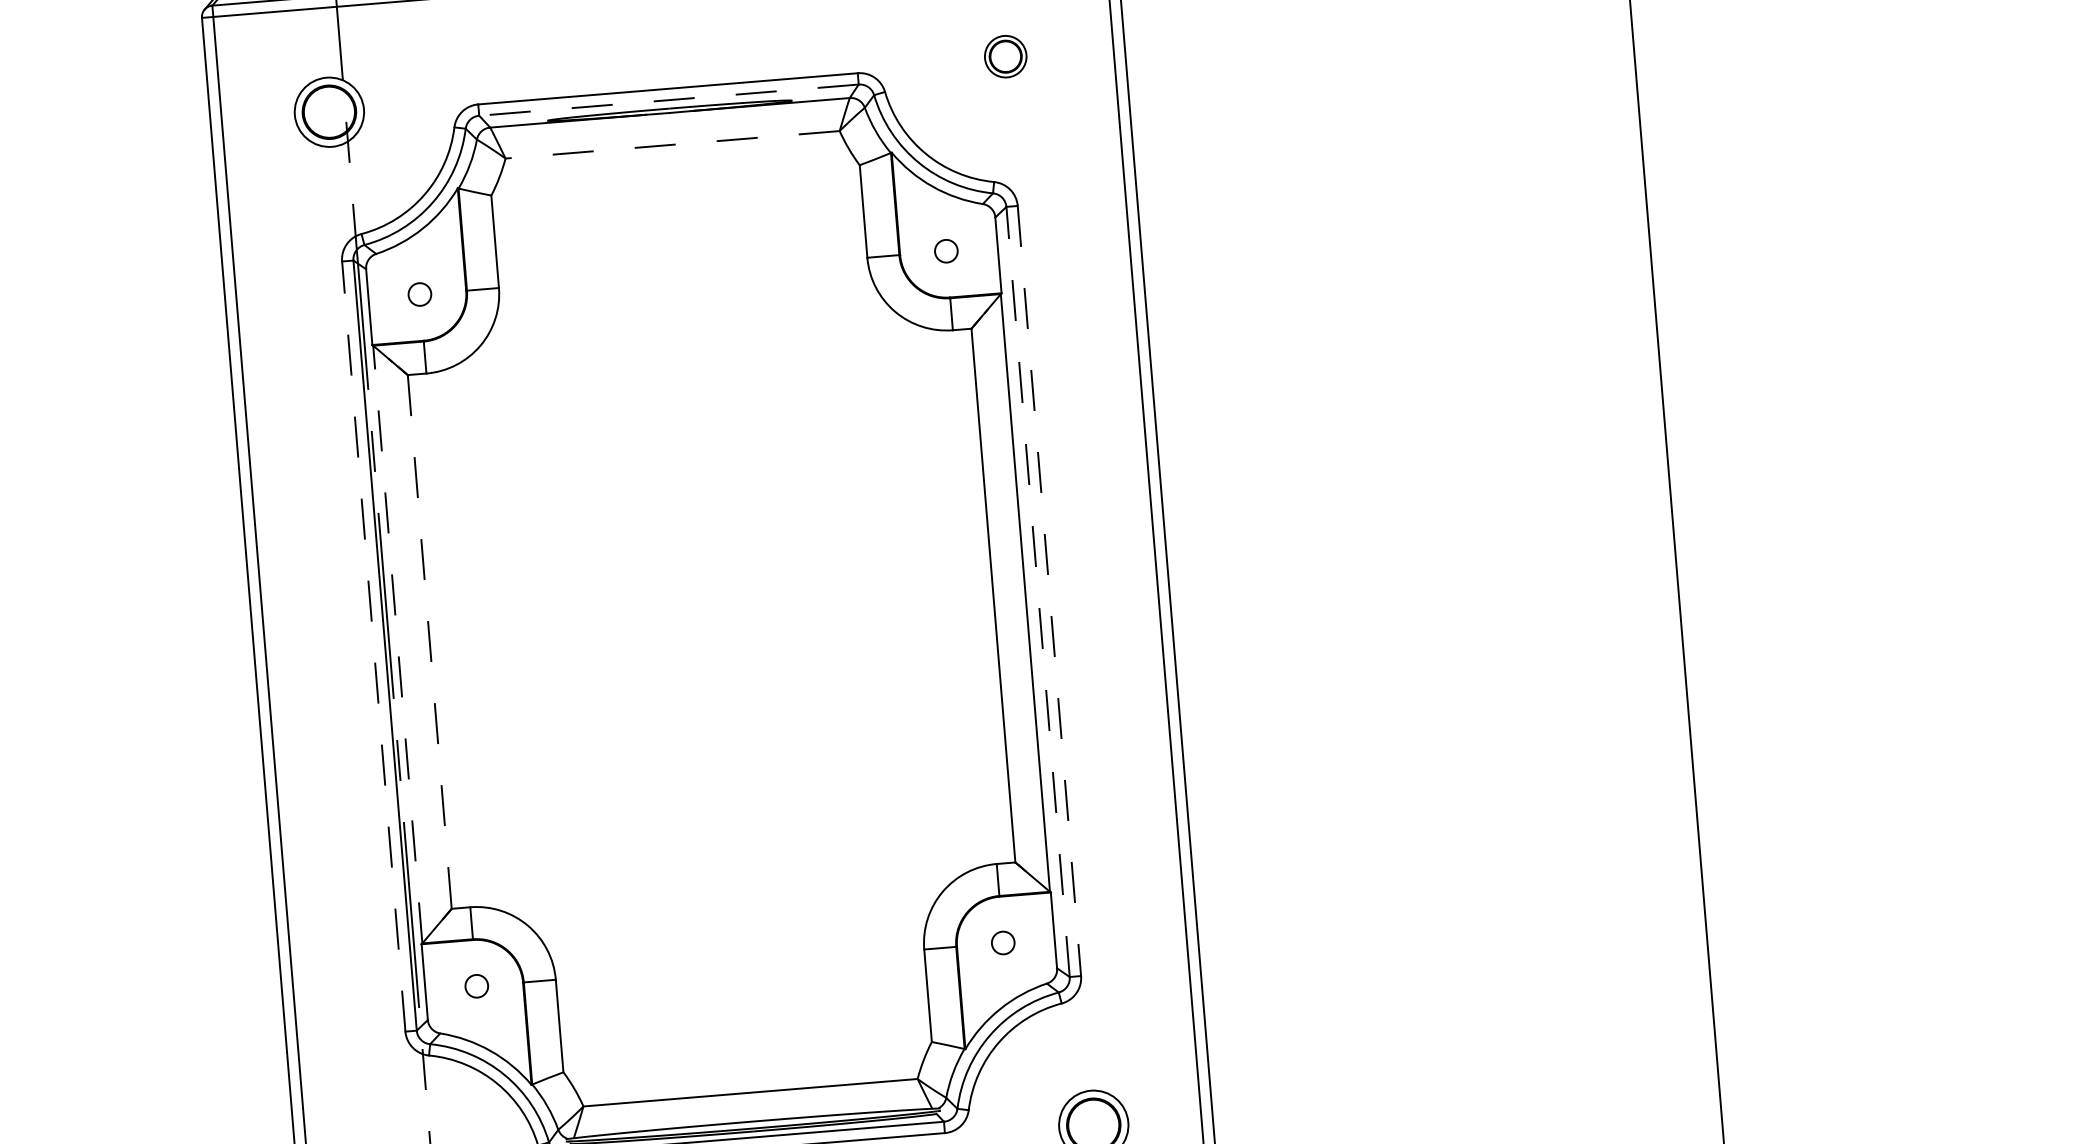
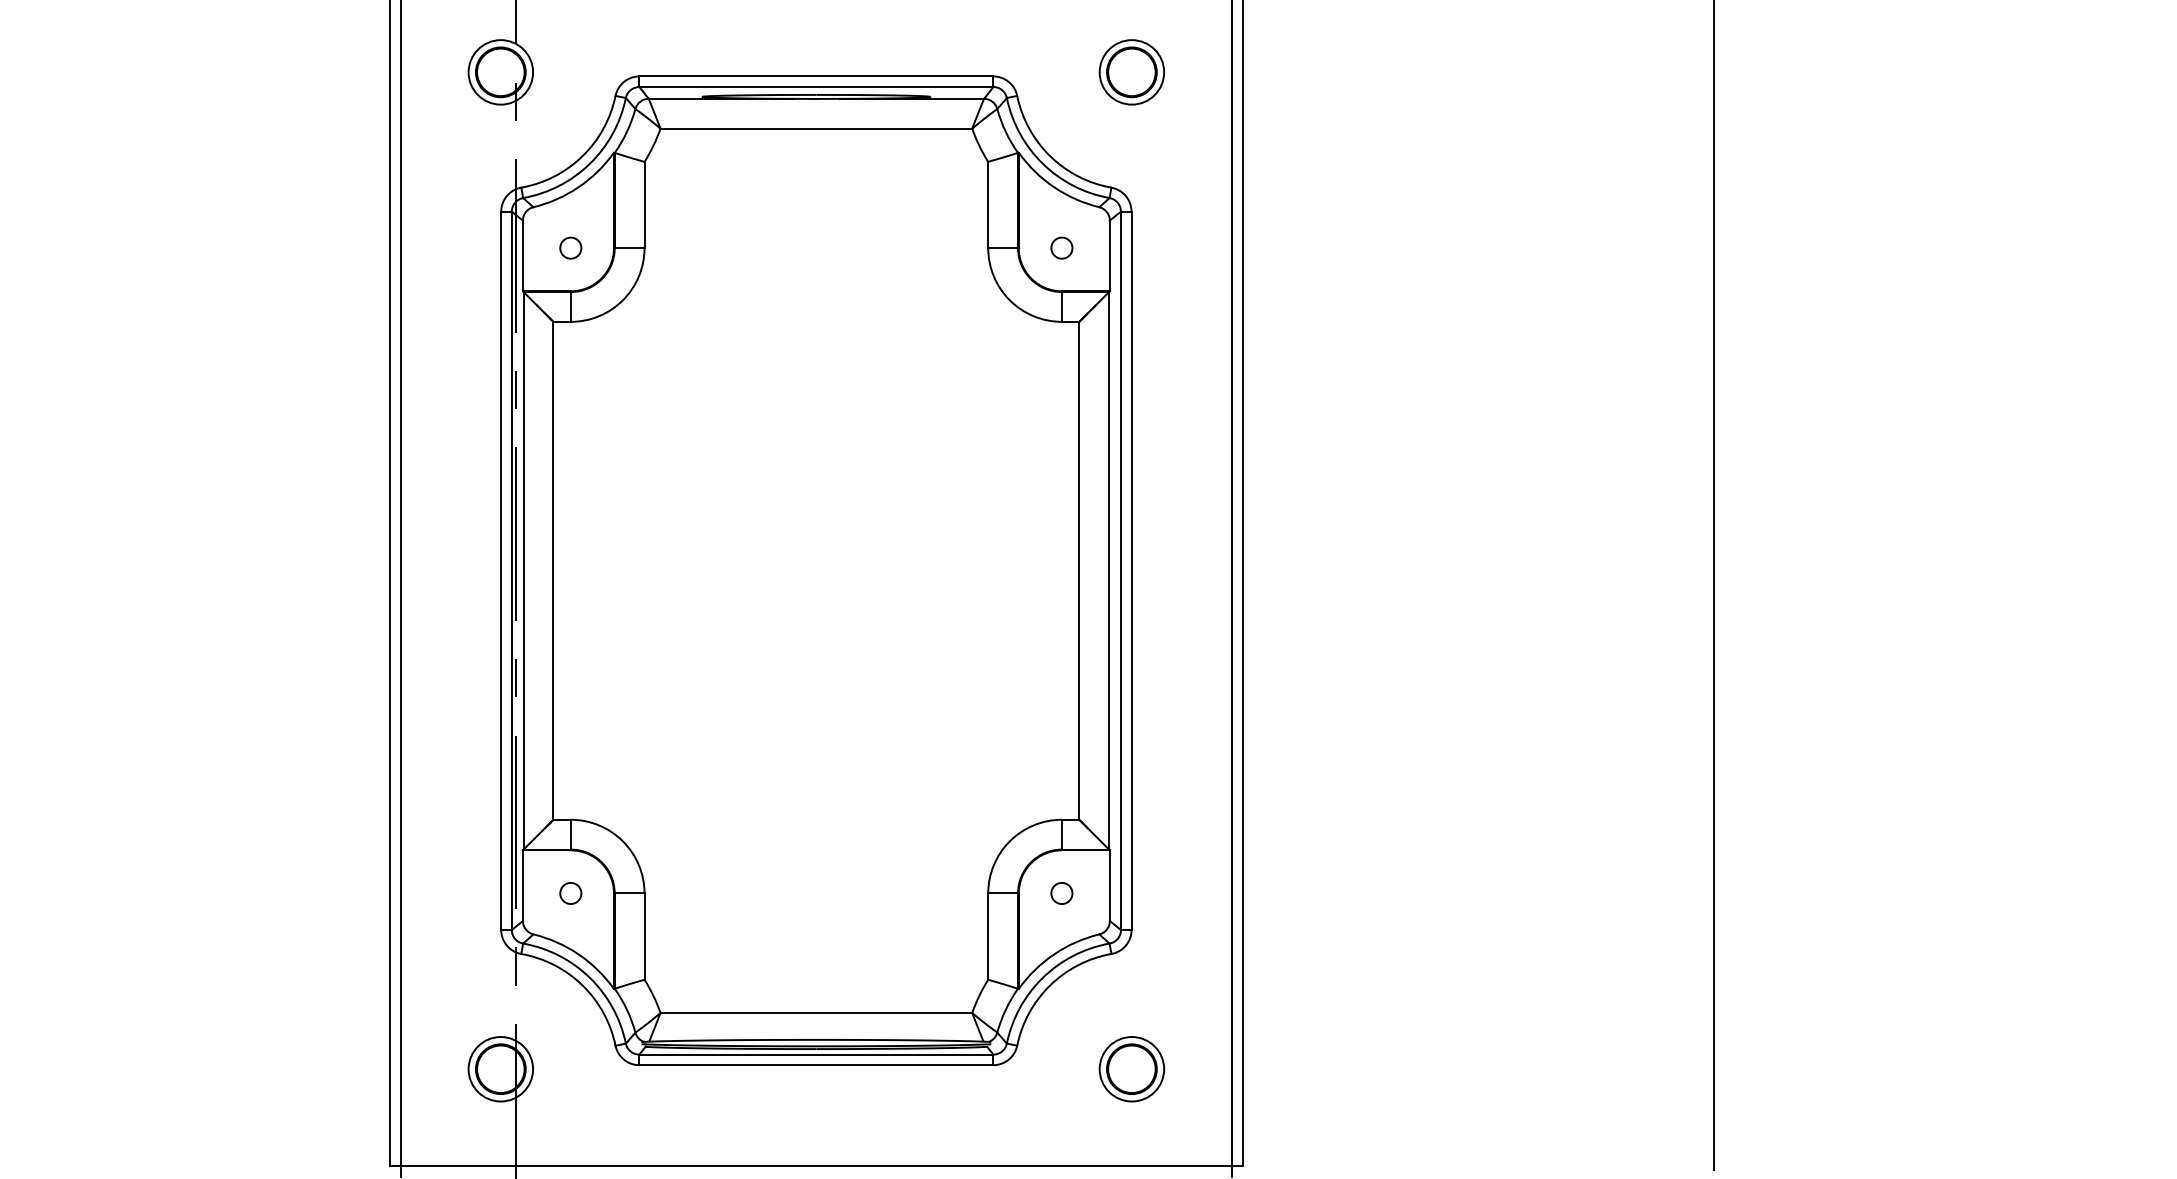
part: (1005, 56) -> (1131, 72), size x1.67
line: (668, 100) -> (815, 87), dashed -> solid
line: (672, 144) -> (816, 128), dashed -> solid
line: (1037, 591) -> (1120, 570), dashed -> solid
line: (1049, 591) -> (1131, 571), dashed -> solid
line: (429, 641) -> (553, 570), dashed -> solid
line: (397, 644) -> (523, 570), dashed -> solid
line: (374, 646) -> (501, 570), dashed -> solid

